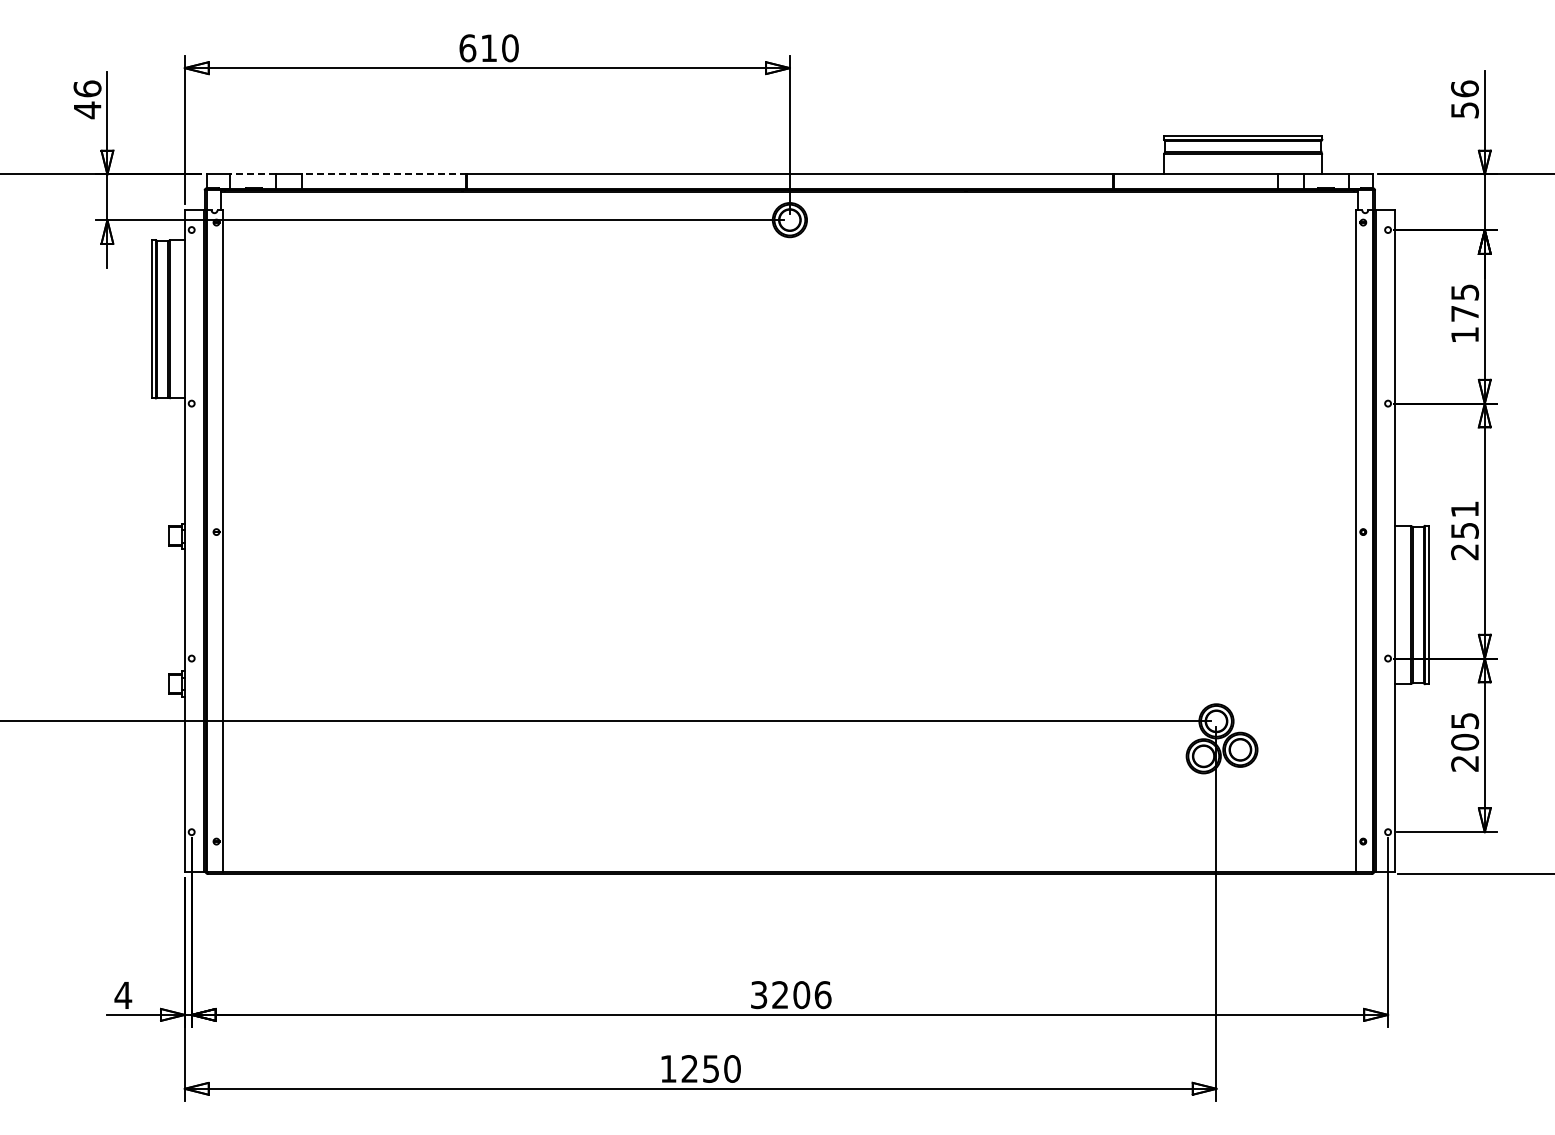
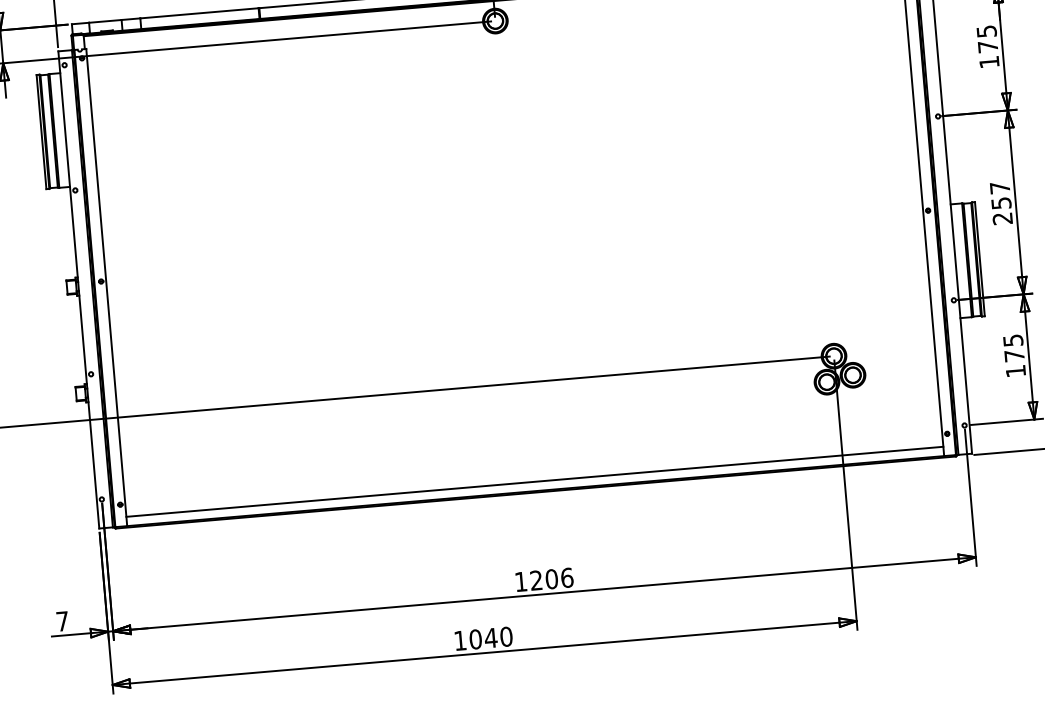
line: (252, 174) -> (105, 21), dashed -> solid
line: (383, 174) -> (199, 13), dashed -> solid
text: (1464, 509) -> (999, 188), 251 -> 257
text: (1465, 752) -> (1015, 363), 205 -> 175
line: (789, 858) -> (534, 481), added
text: (123, 995) -> (62, 621), 4 -> 7
text: (759, 995) -> (521, 582), 3206 -> 1206
text: (700, 1068) -> (483, 638), 1250 -> 1040

